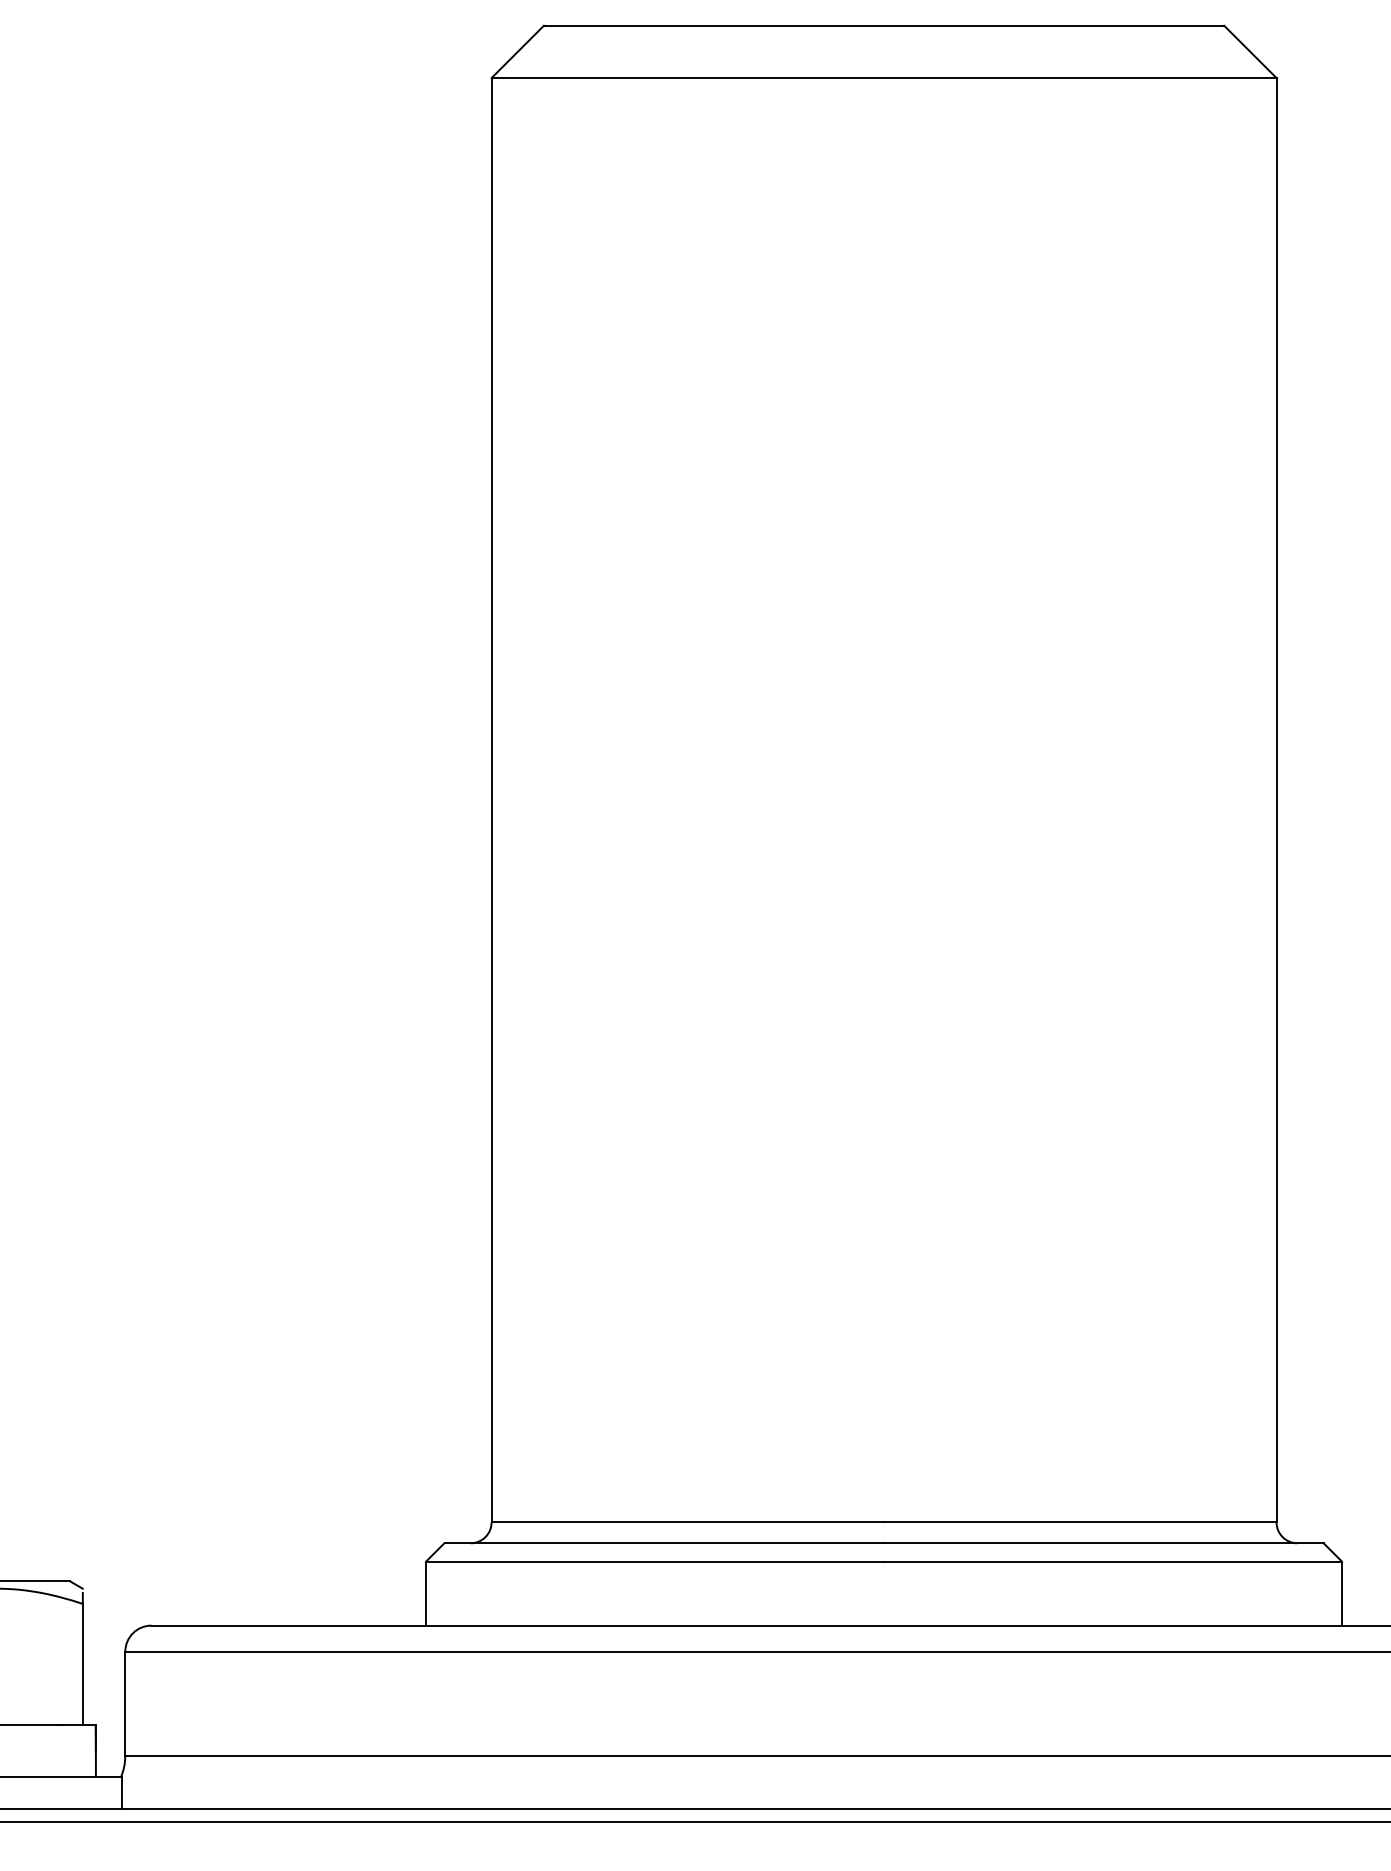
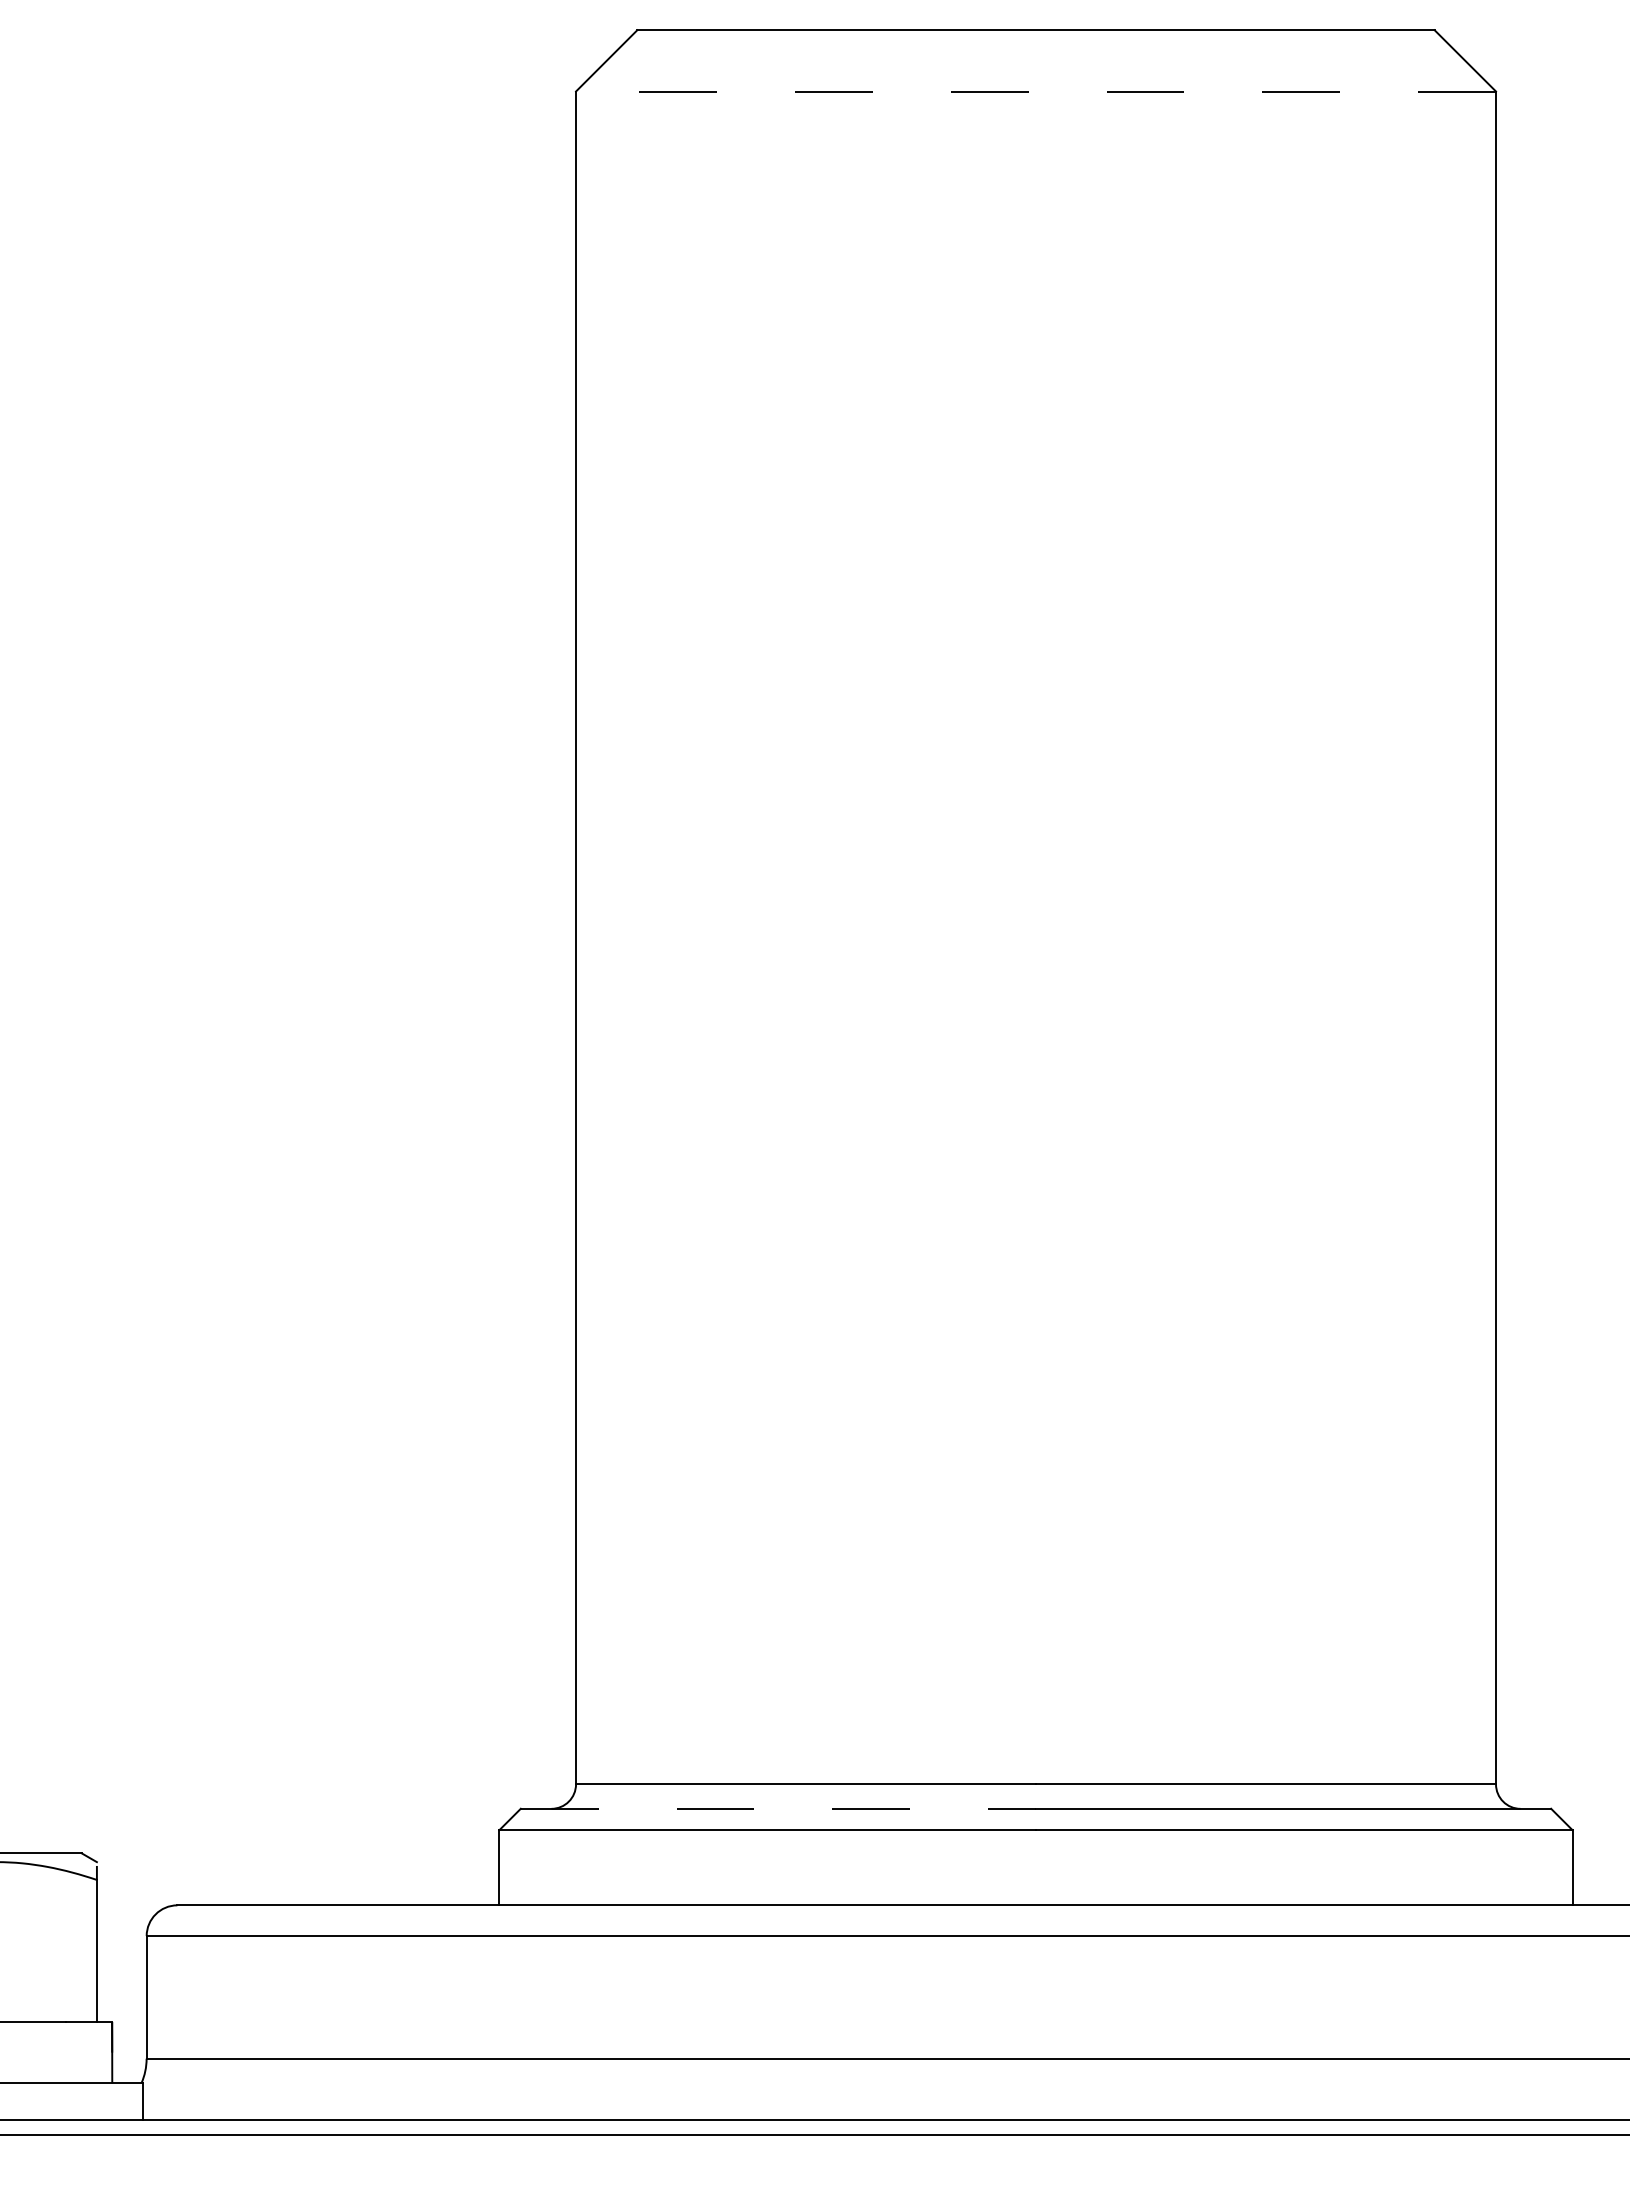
line: (884, 78) -> (1036, 91), solid -> dashed
line: (664, 1542) -> (778, 1808), solid -> dashed

